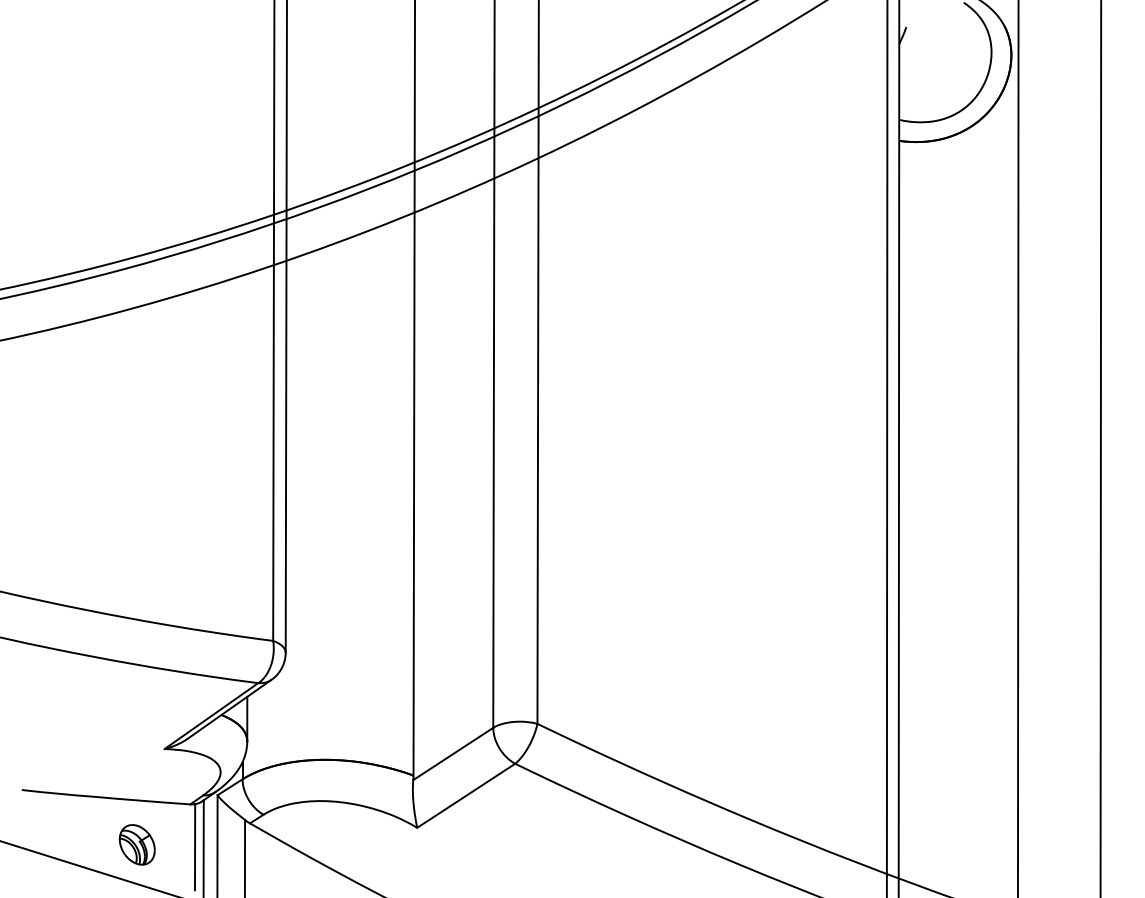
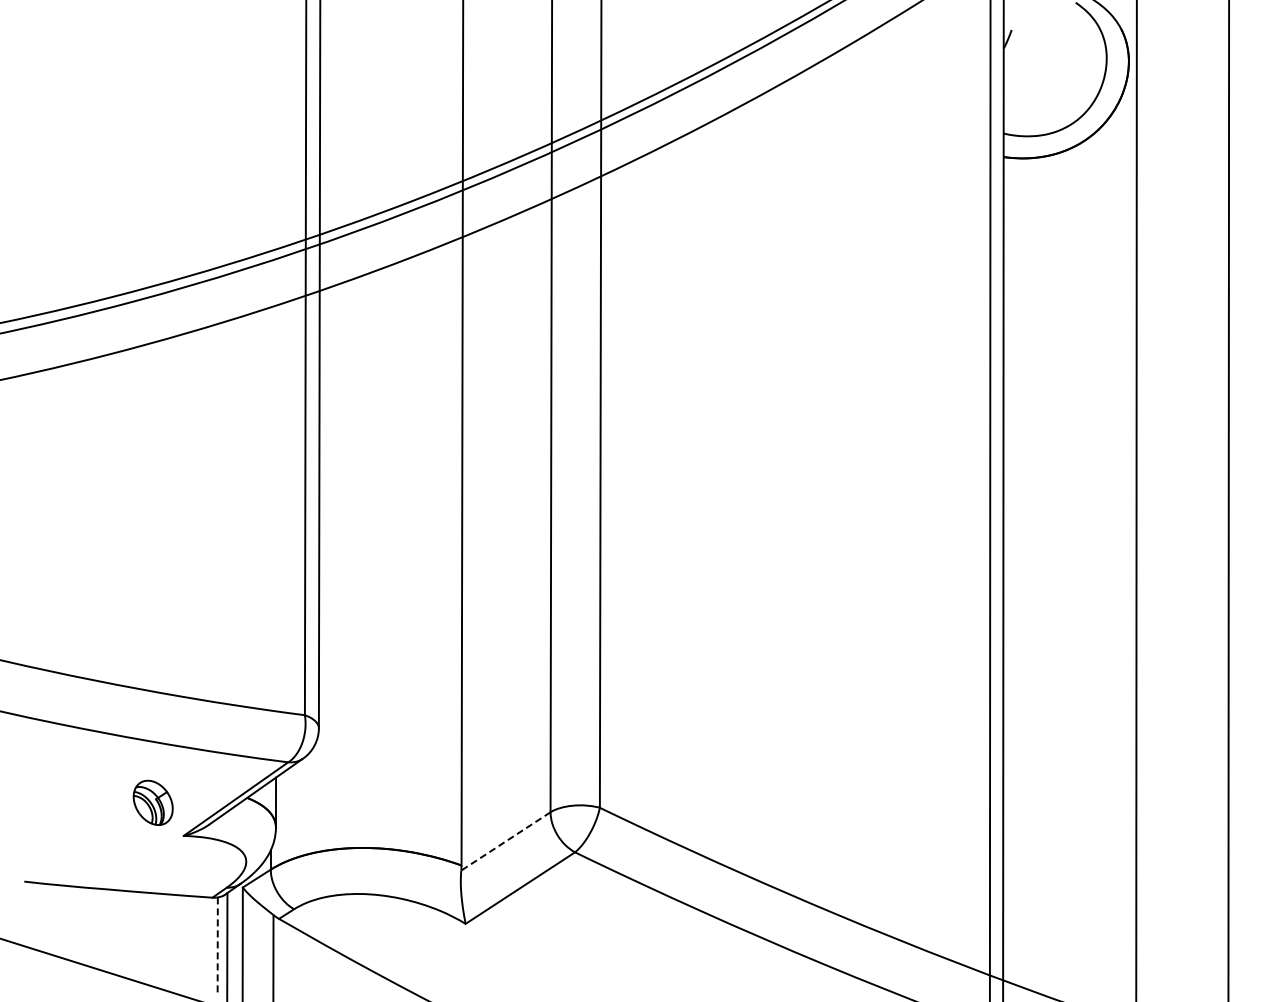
line: (452, 754) -> (505, 841), solid -> dashed
part: (136, 844) -> (152, 802), moved
line: (194, 847) -> (217, 945), solid -> dashed

